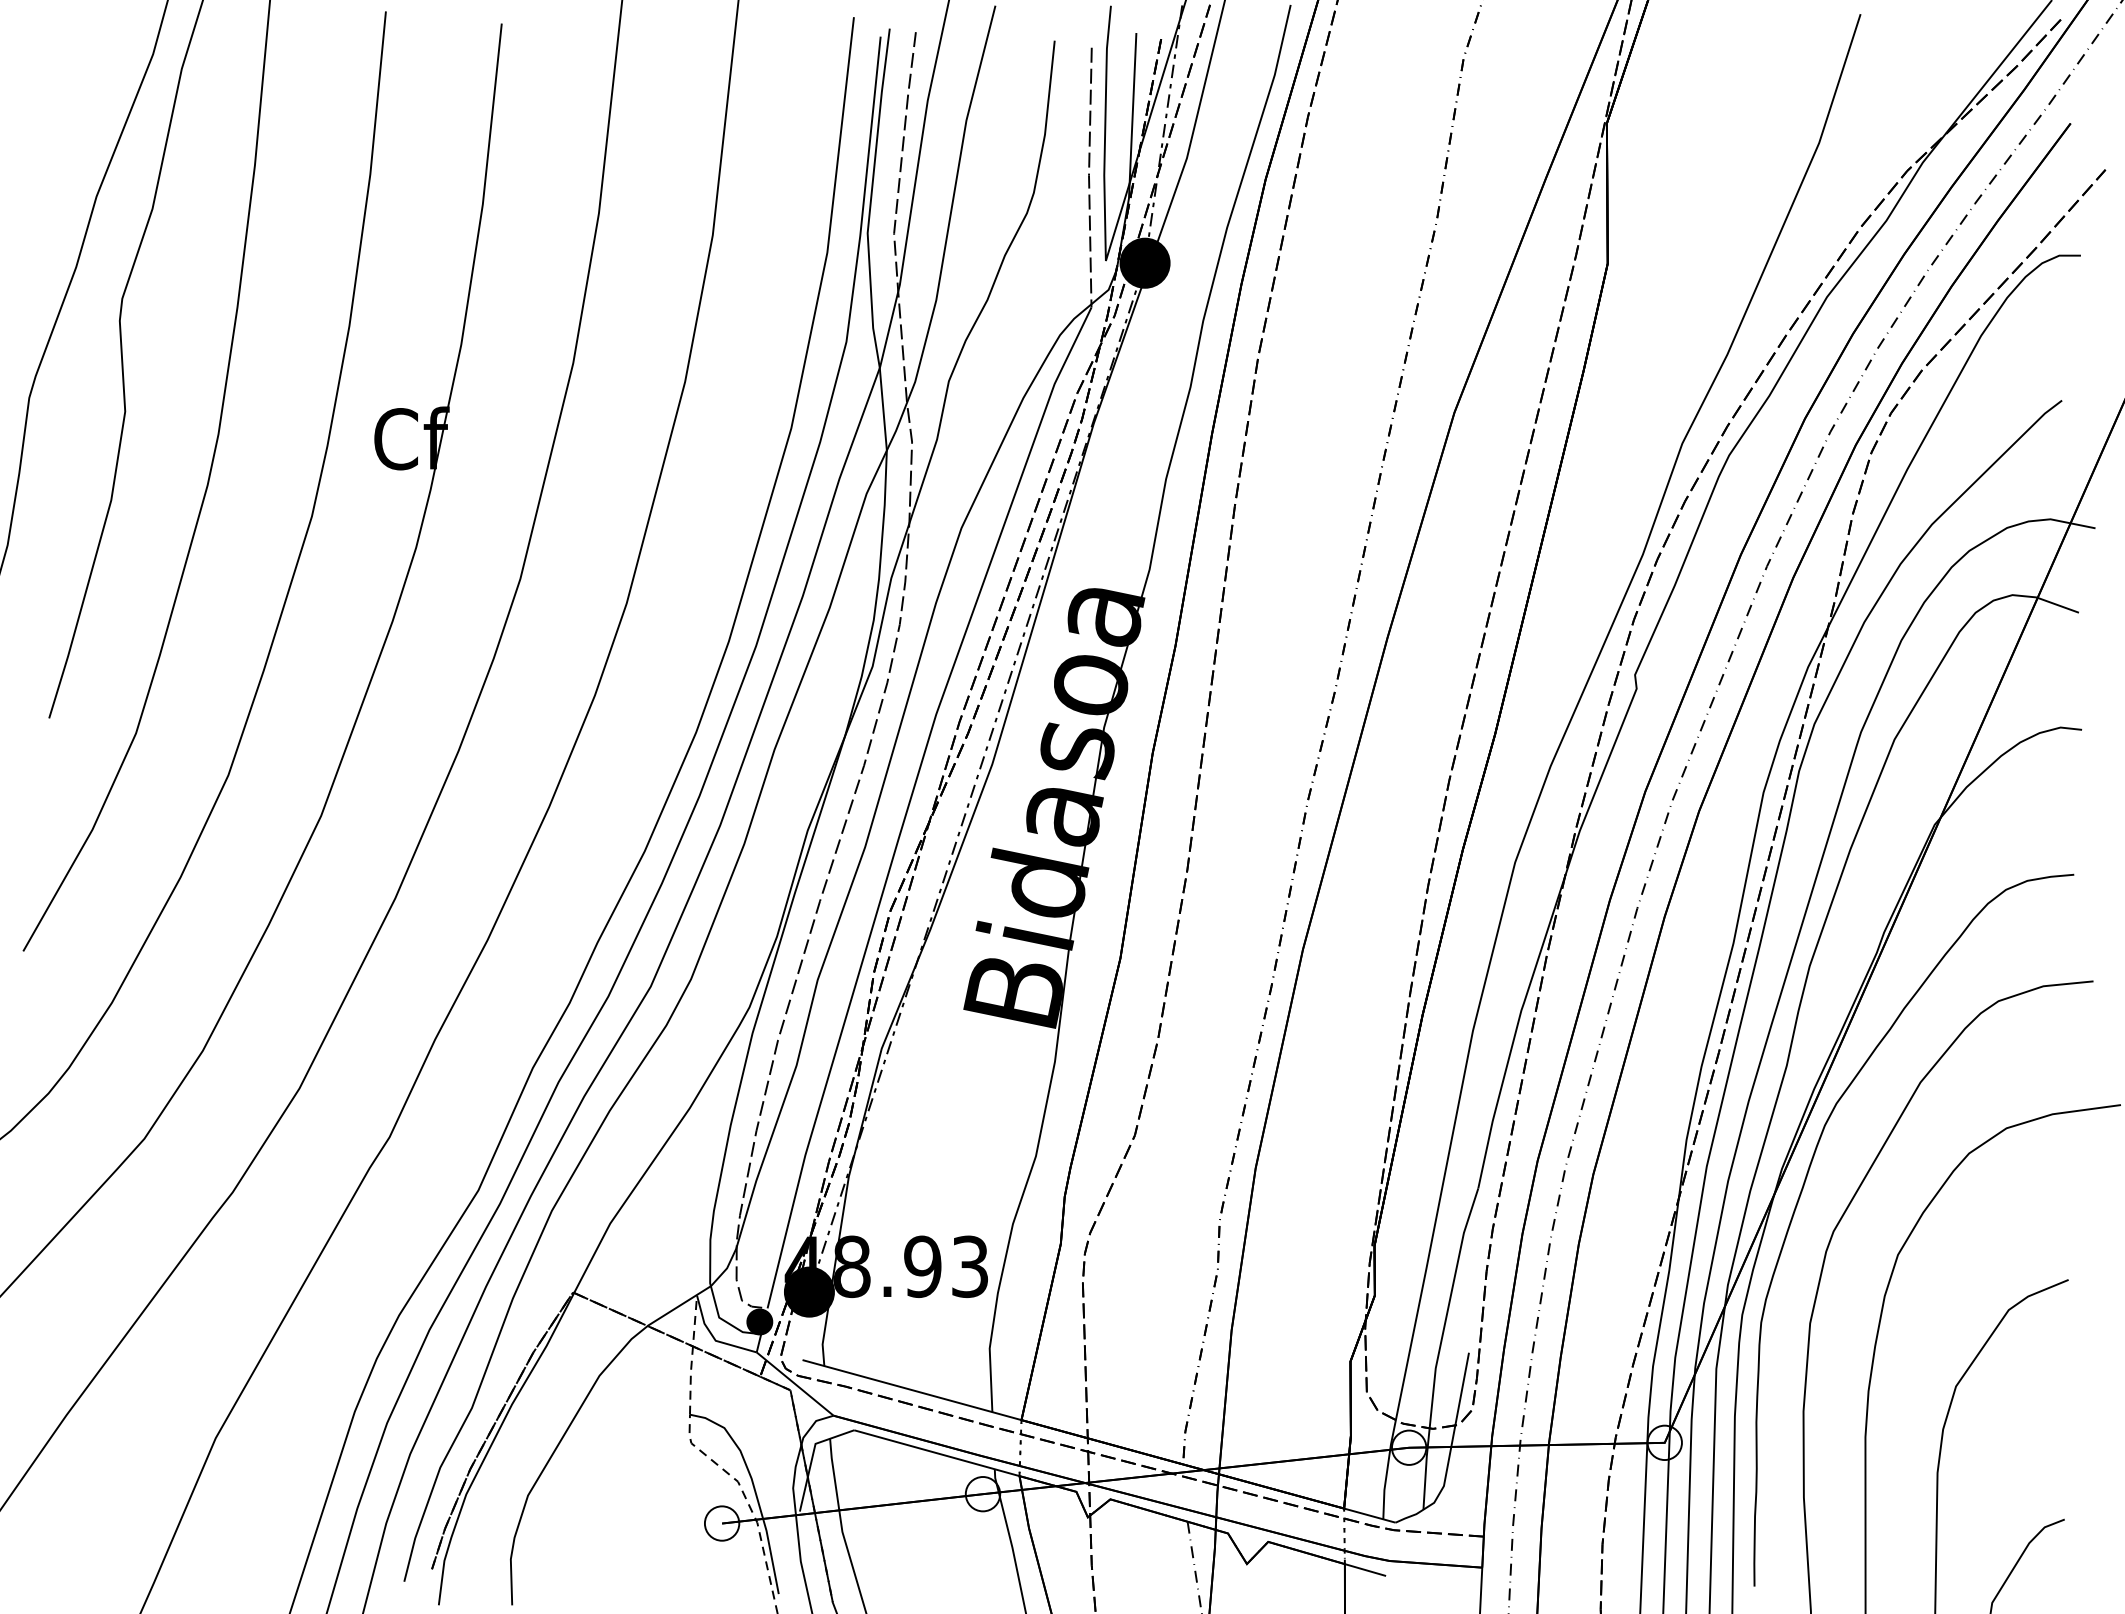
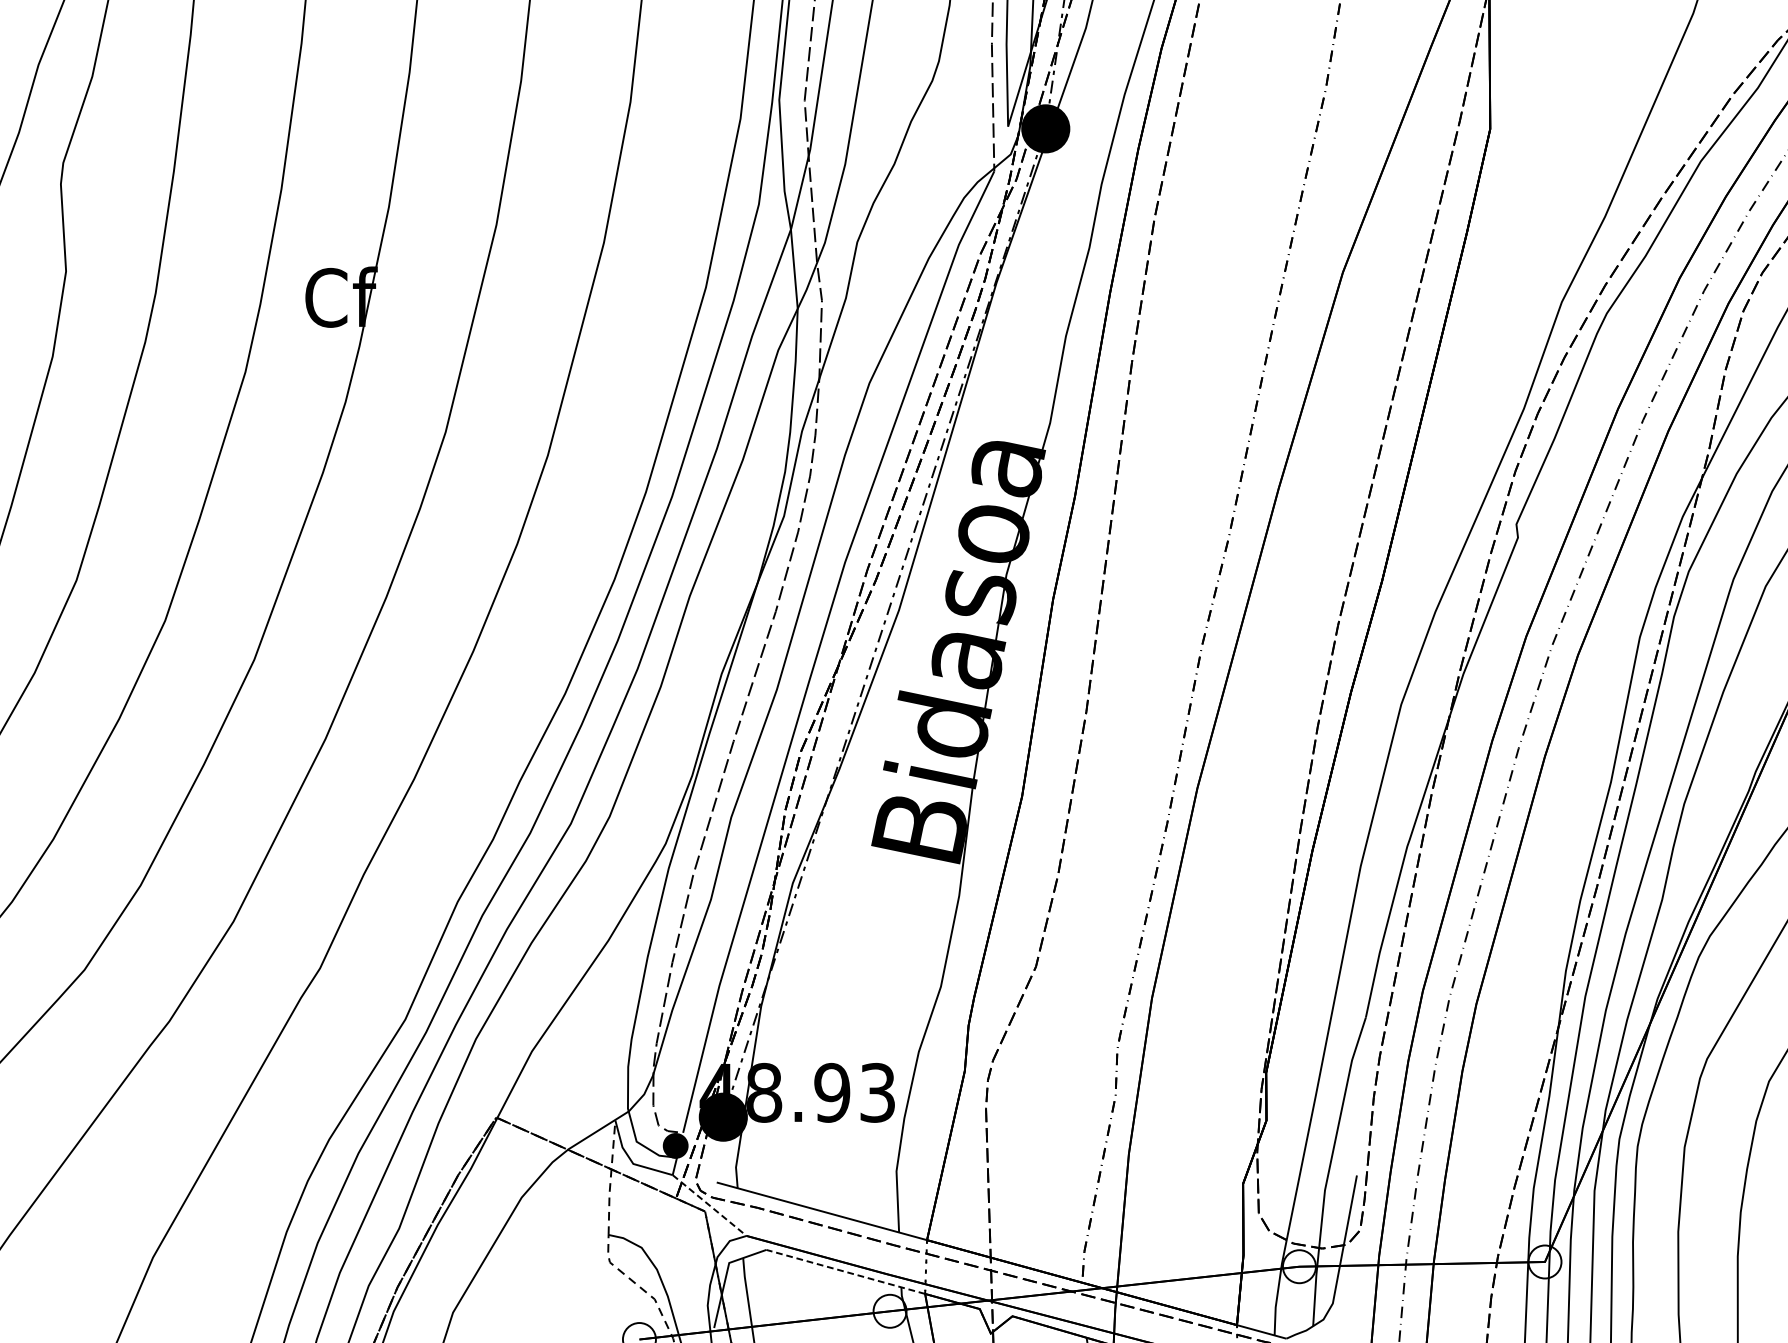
line: (795, 1384) -> (709, 1205), solid -> dashed
line: (936, 1453) -> (845, 1272), solid -> dashed

